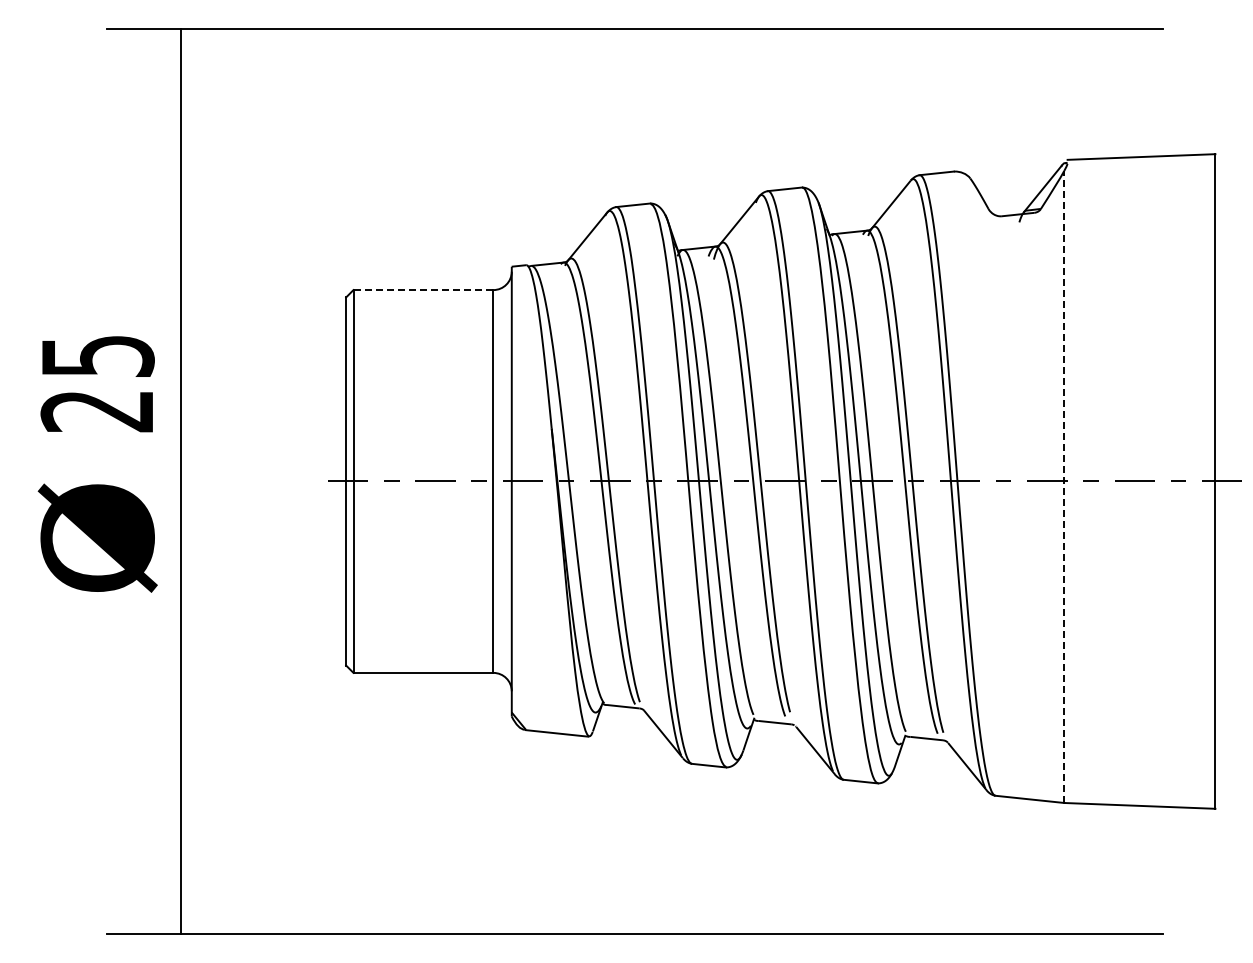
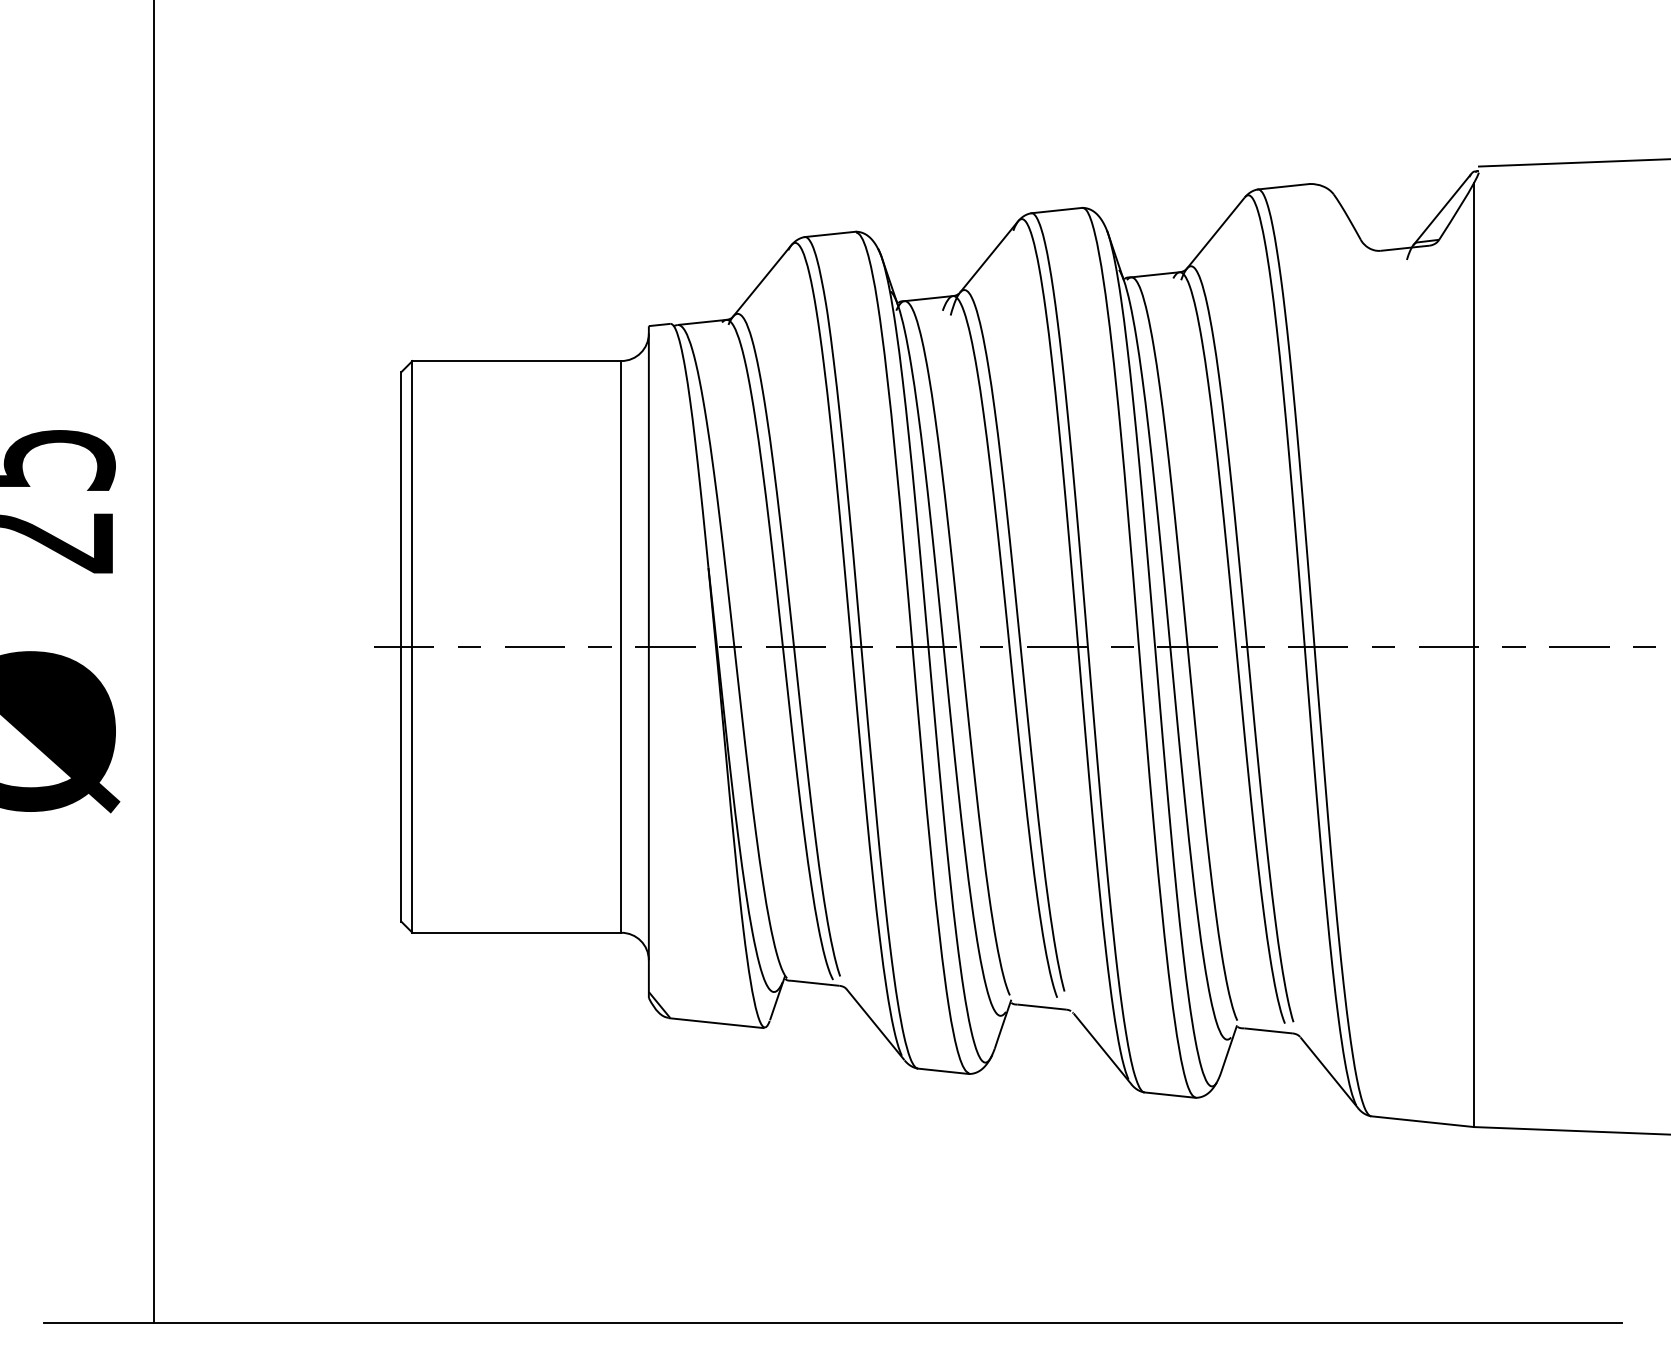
line: (423, 290) -> (516, 361), dashed -> solid
line: (1064, 486) -> (1474, 654), dashed -> solid

